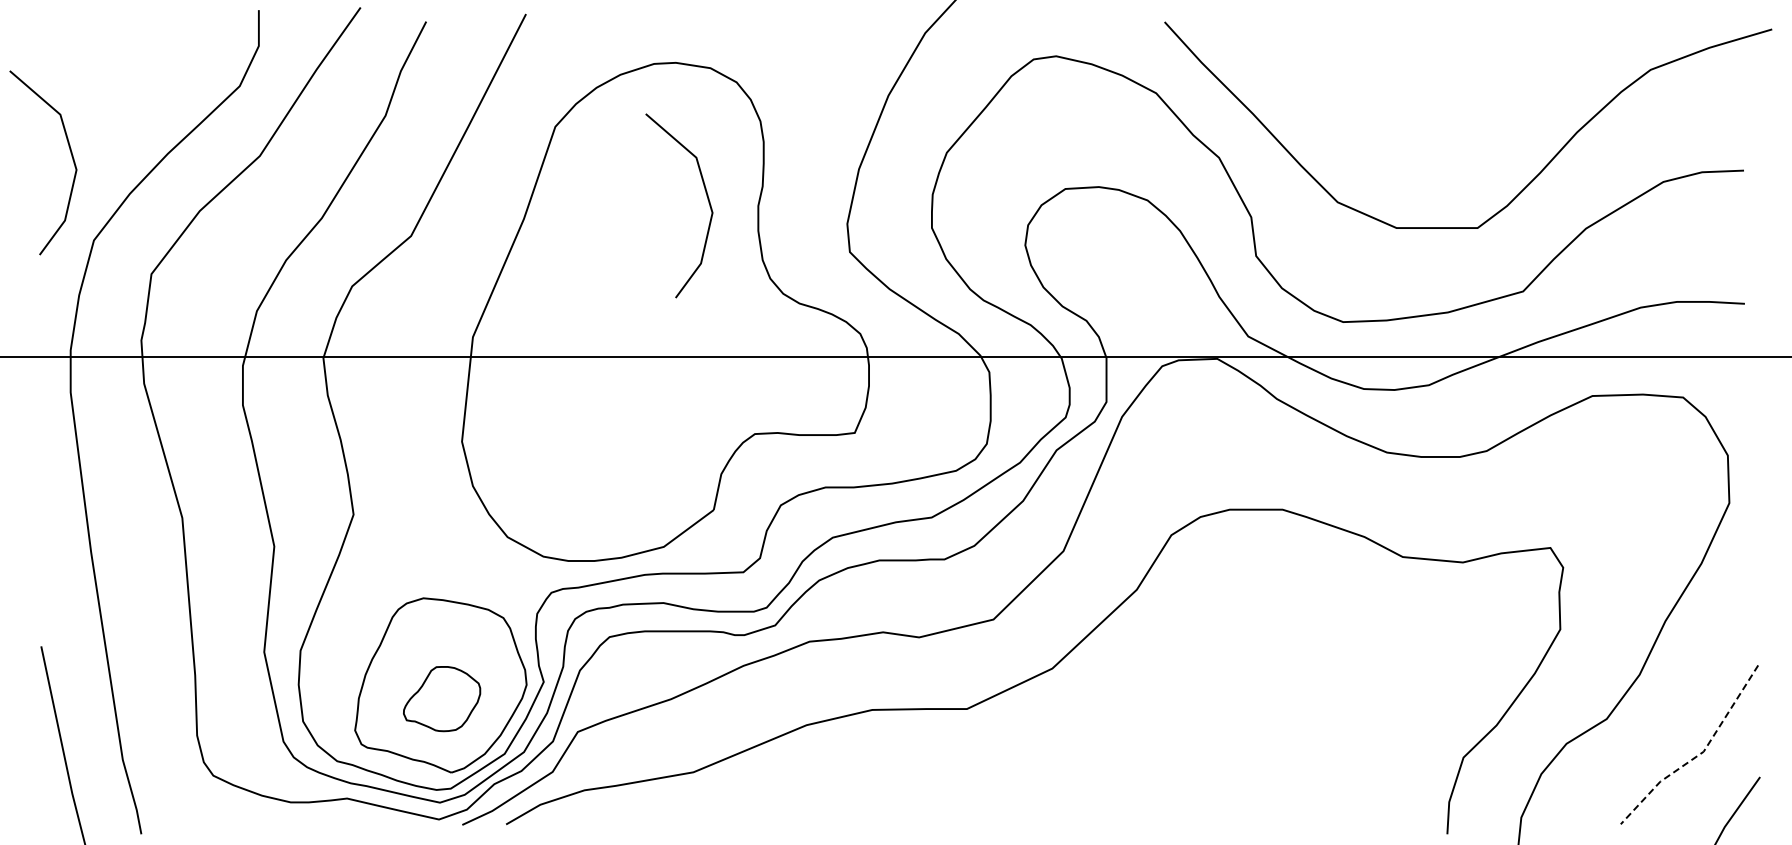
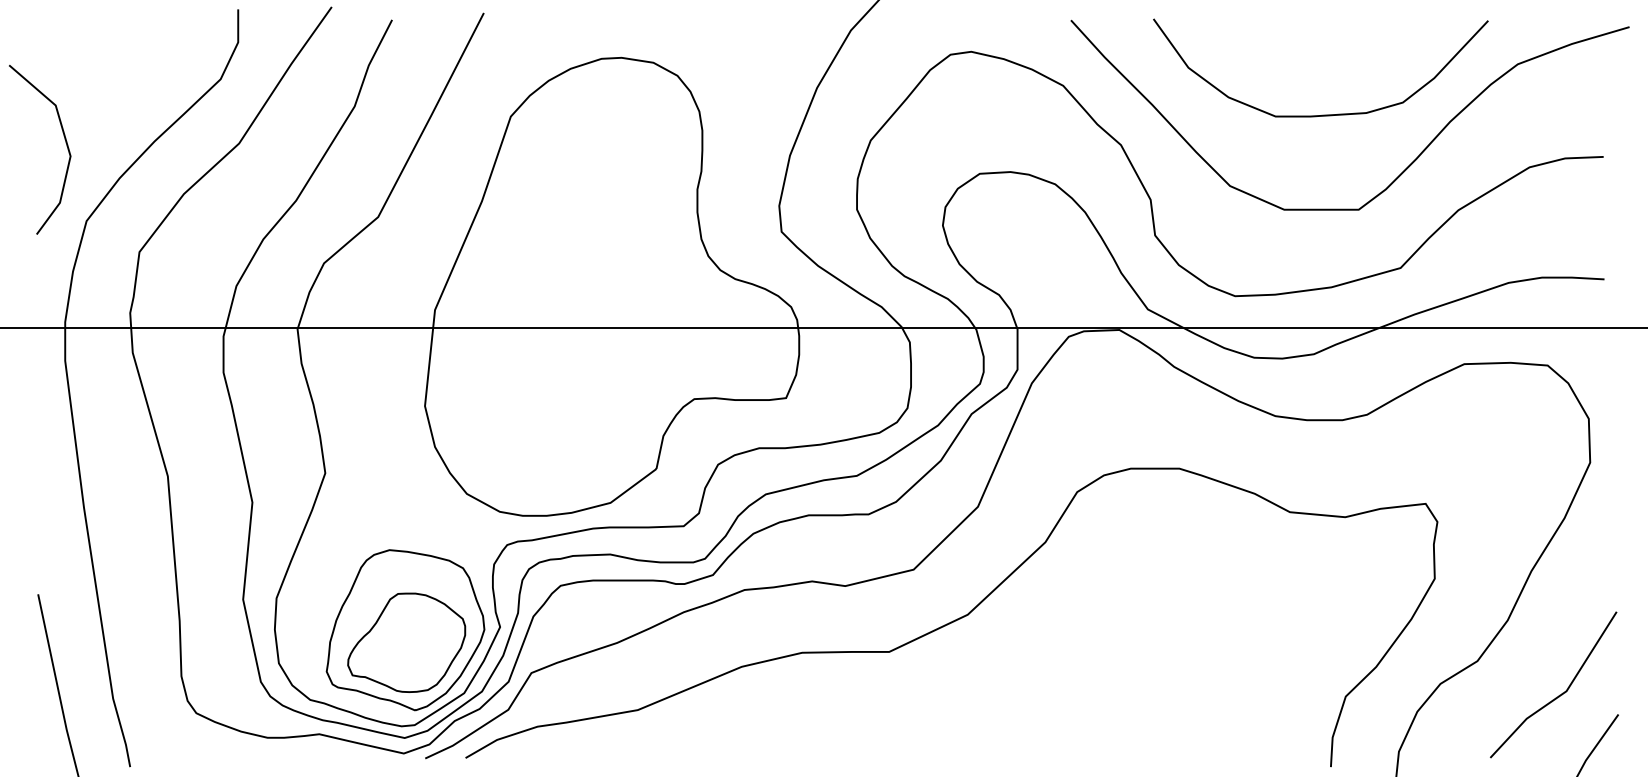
curve: (1439, 124) -> (1323, 114), added
line: (706, 196) -> (649, 180), removed
part: (441, 698) -> (406, 642), size x1.67
line: (1699, 754) -> (1562, 693), dashed -> solid

